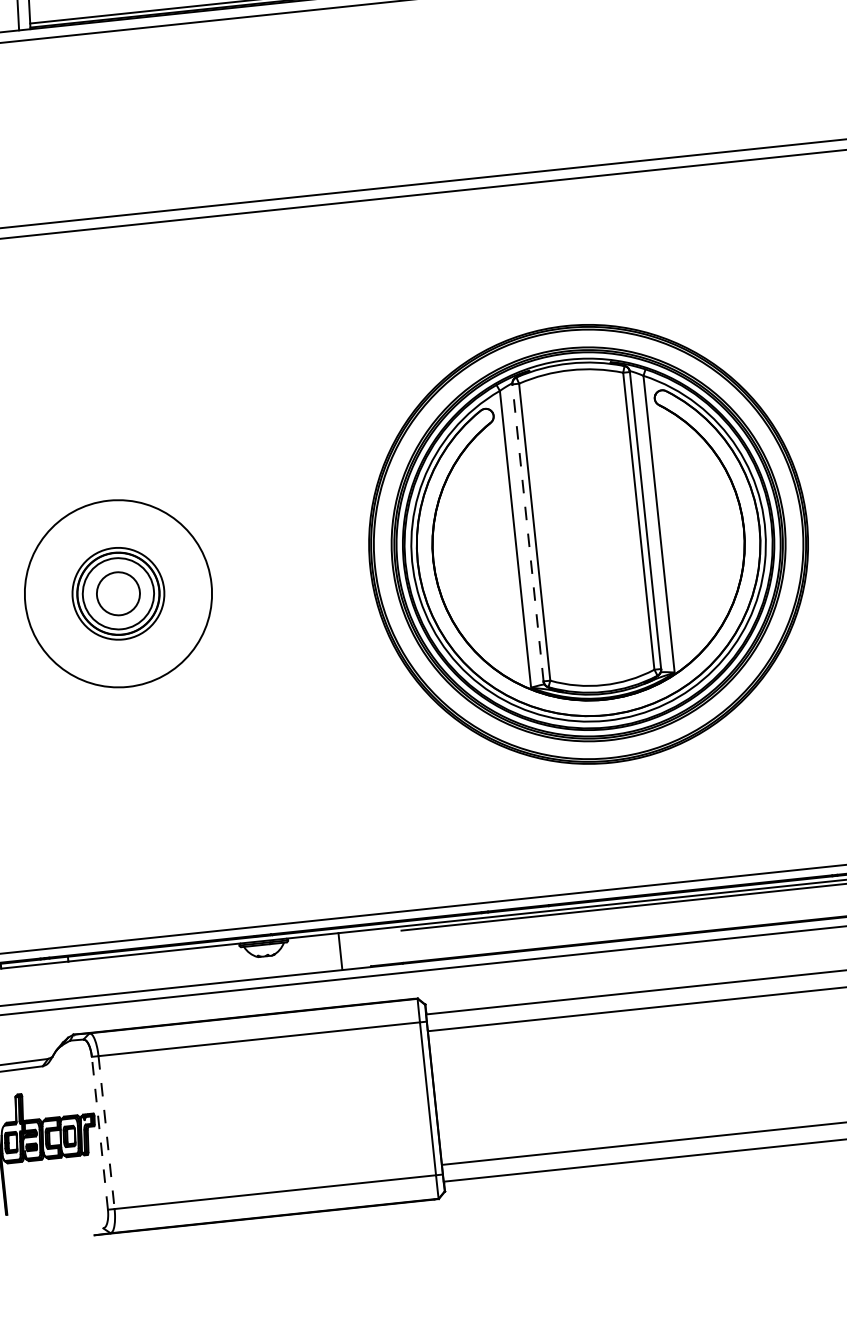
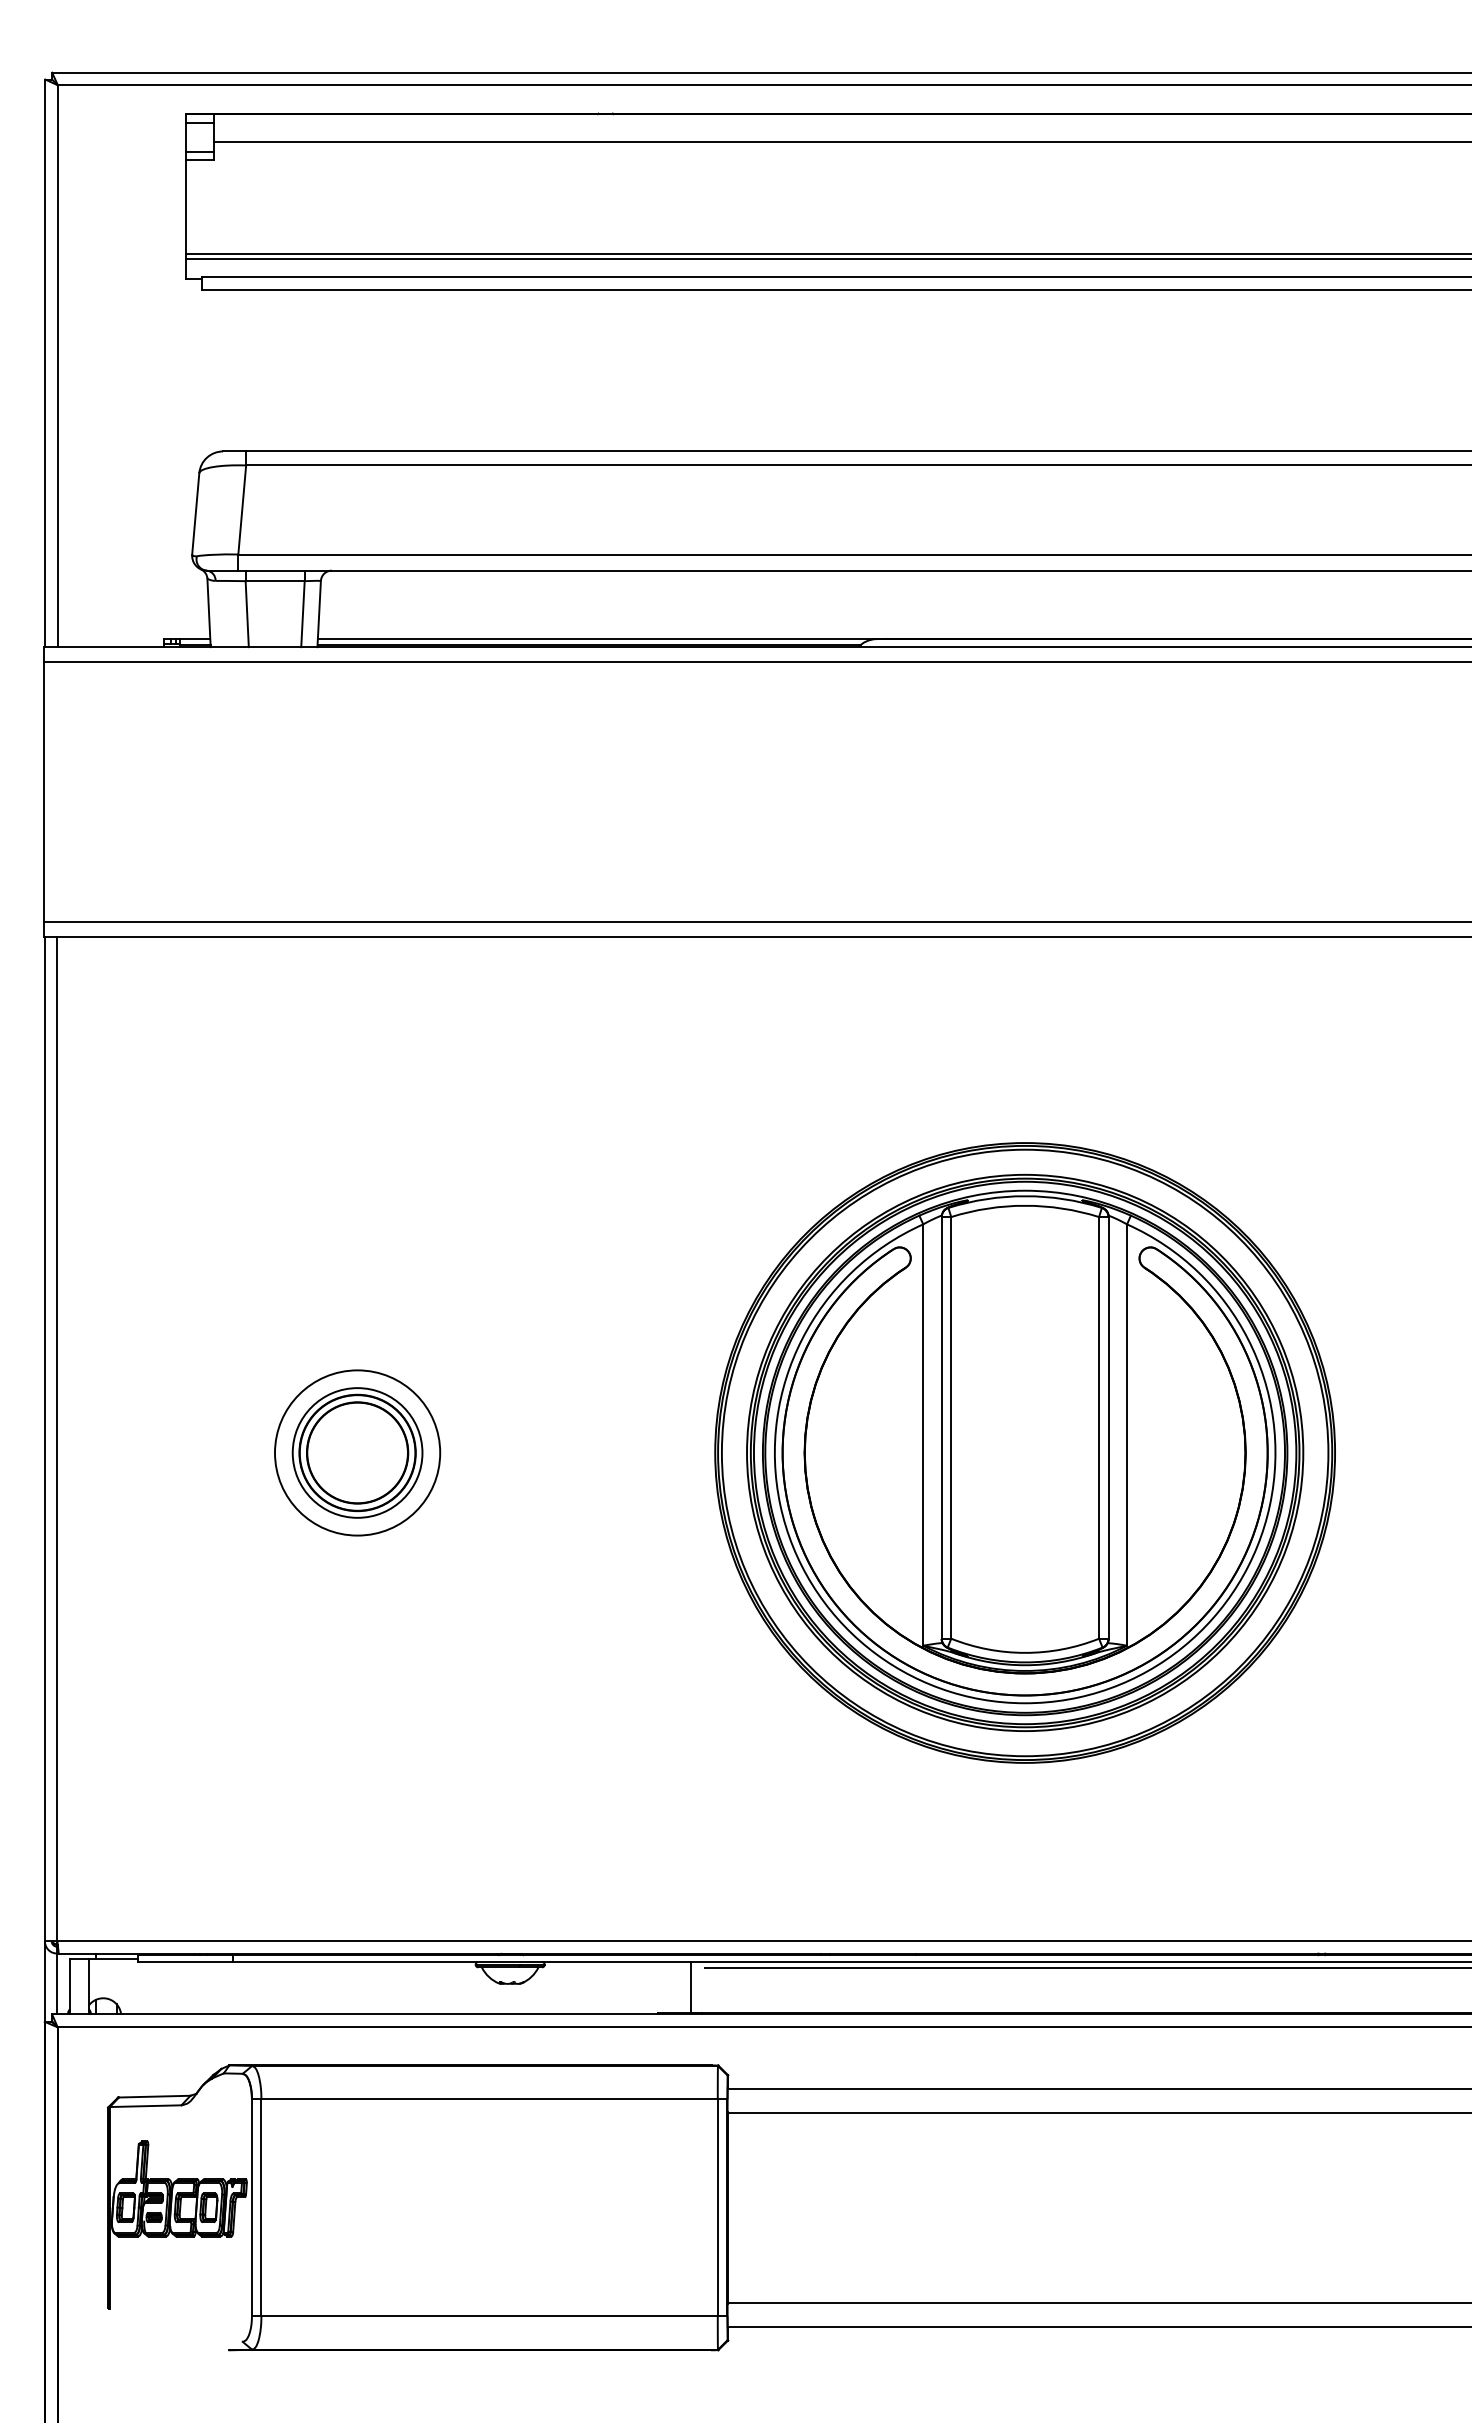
line: (527, 532) -> (941, 1427), dashed -> solid
circle: (118, 593) -> (357, 1452), size x0.62
circle: (118, 593) -> (357, 1452), size x1.67
line: (340, 951) -> (690, 1987), moved
line: (106, 1132) -> (261, 2207), dashed -> solid
line: (99, 1133) -> (251, 2207), dashed -> solid

